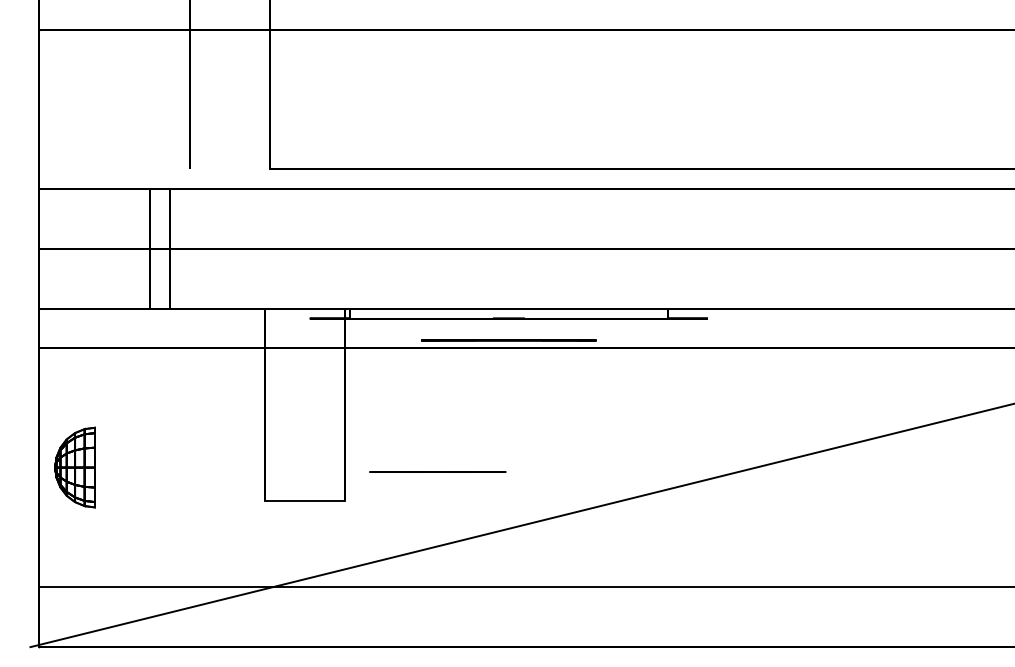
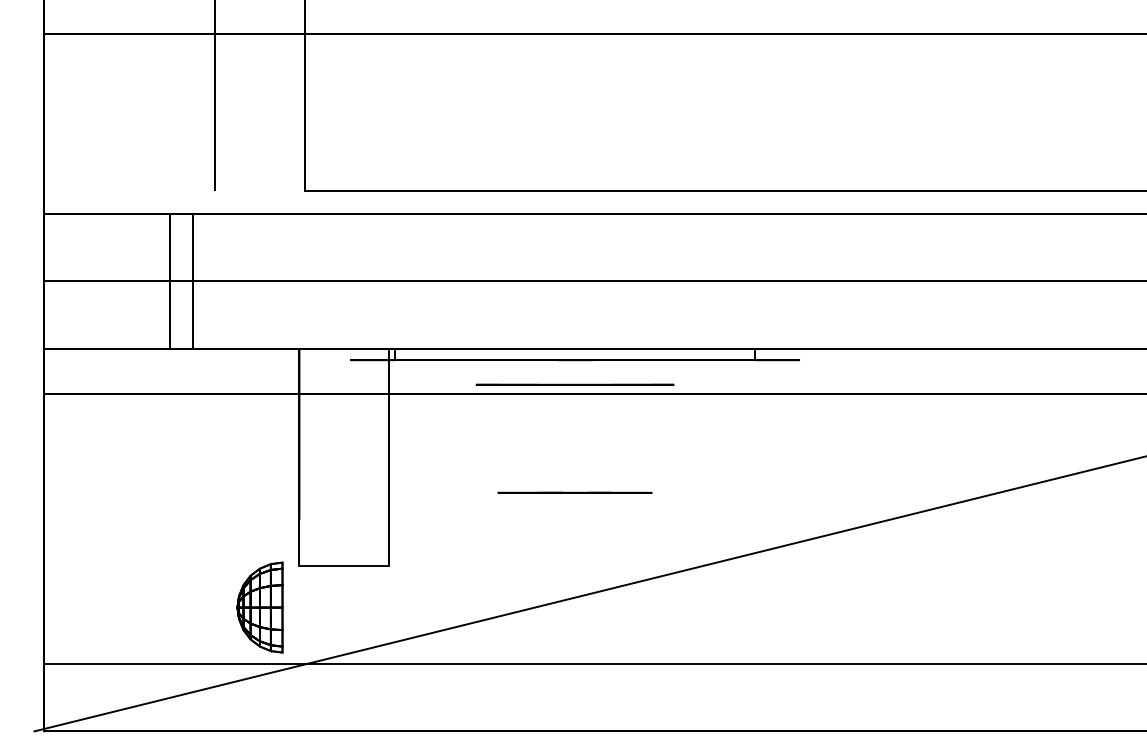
part: (74, 467) -> (259, 607), moved
line: (437, 471) -> (574, 492), moved

